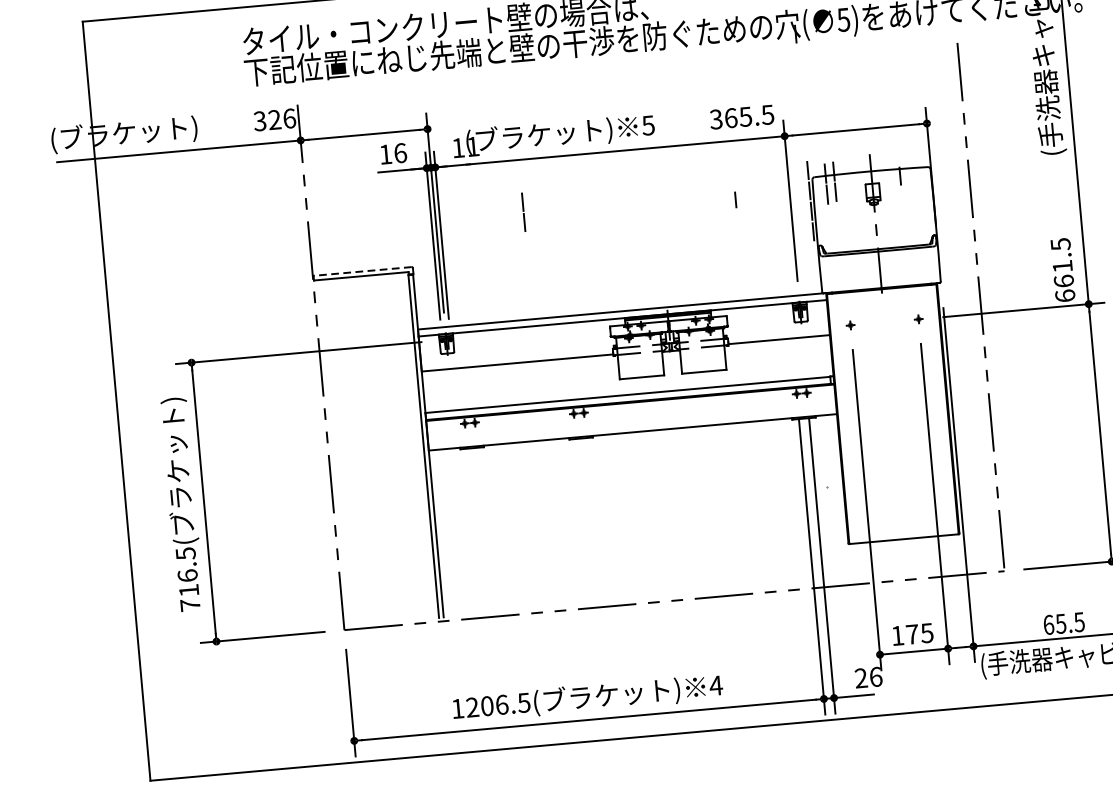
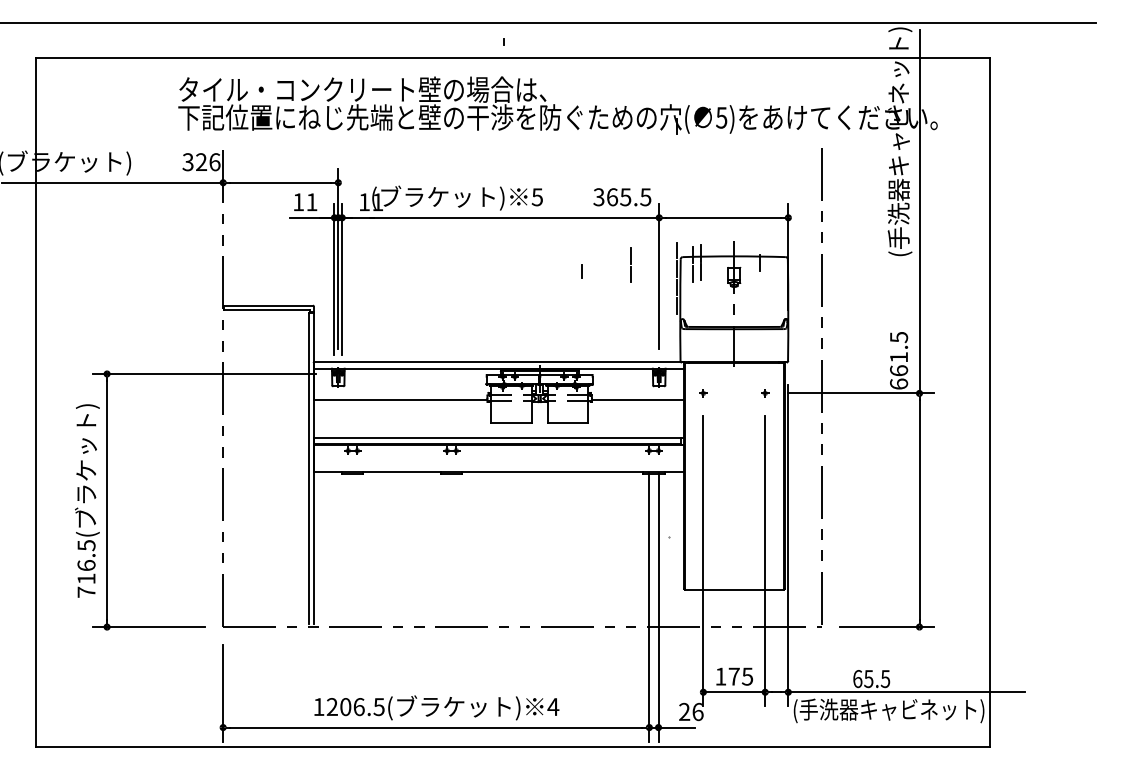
text: (399, 153) -> (311, 202), 16 -> 11
line: (735, 200) -> (581, 271), moved
line: (522, 211) -> (630, 264), moved
line: (362, 271) -> (268, 305), dashed -> solid

